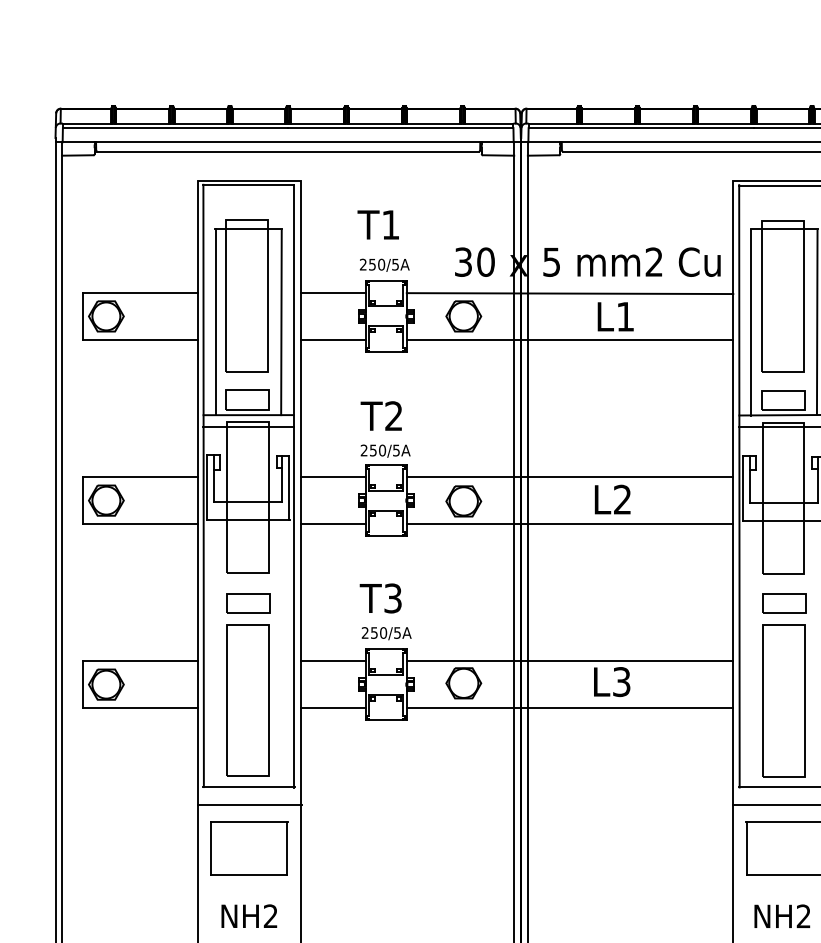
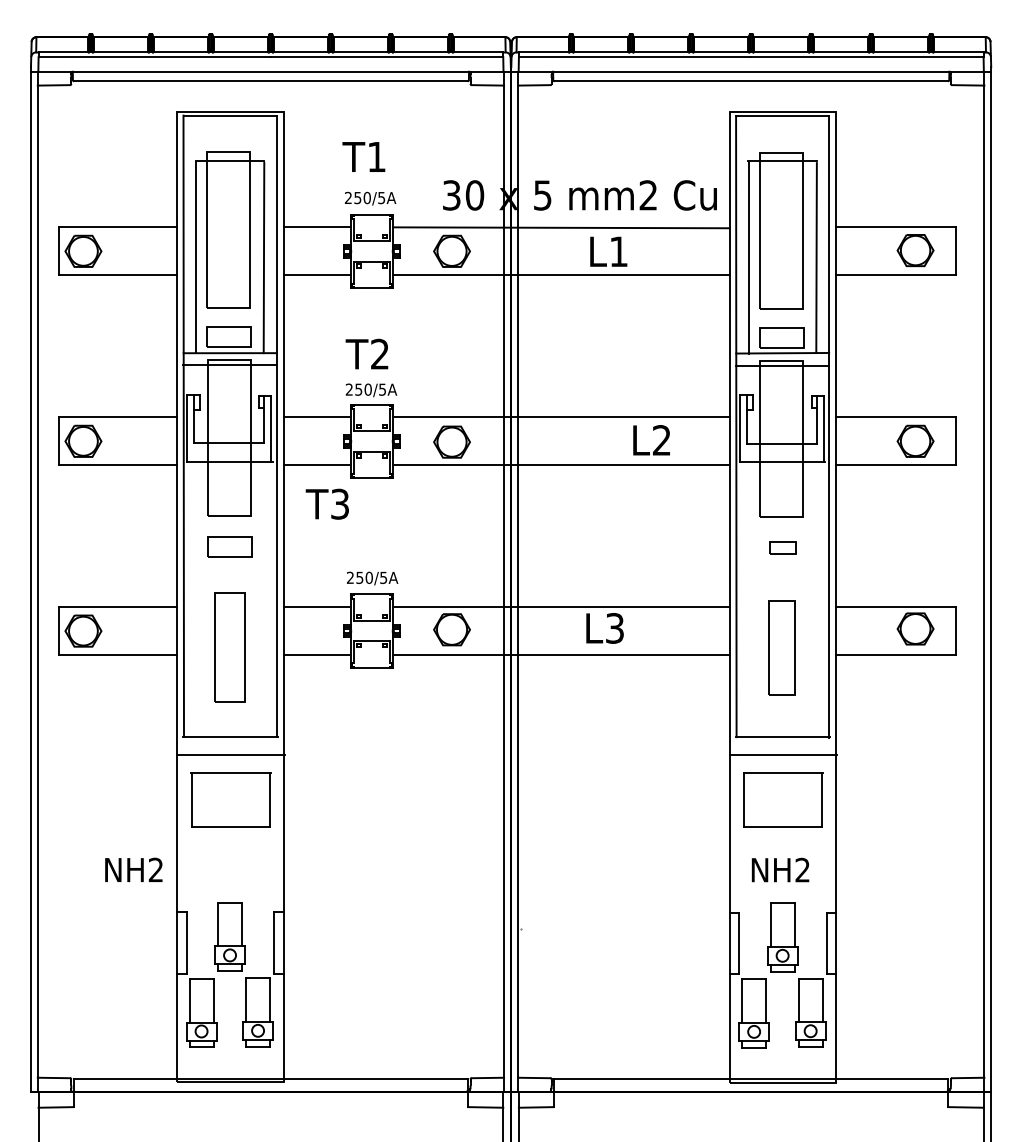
text: (612, 499) -> (651, 440), moved
text: (379, 597) -> (326, 503), moved
part: (784, 603) -> (782, 547), size x0.6
part: (248, 700) -> (229, 647), size x0.7
part: (784, 700) -> (782, 647), size x0.6
text: (248, 915) -> (133, 869), moved

